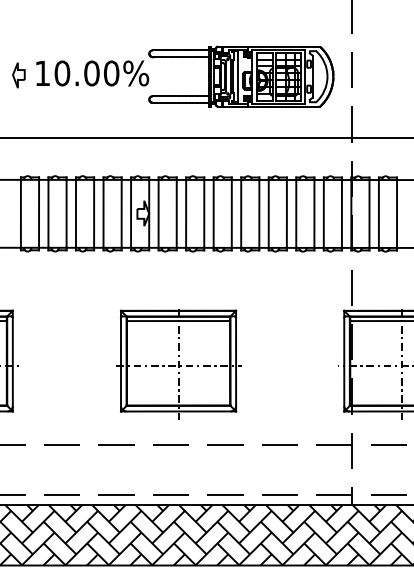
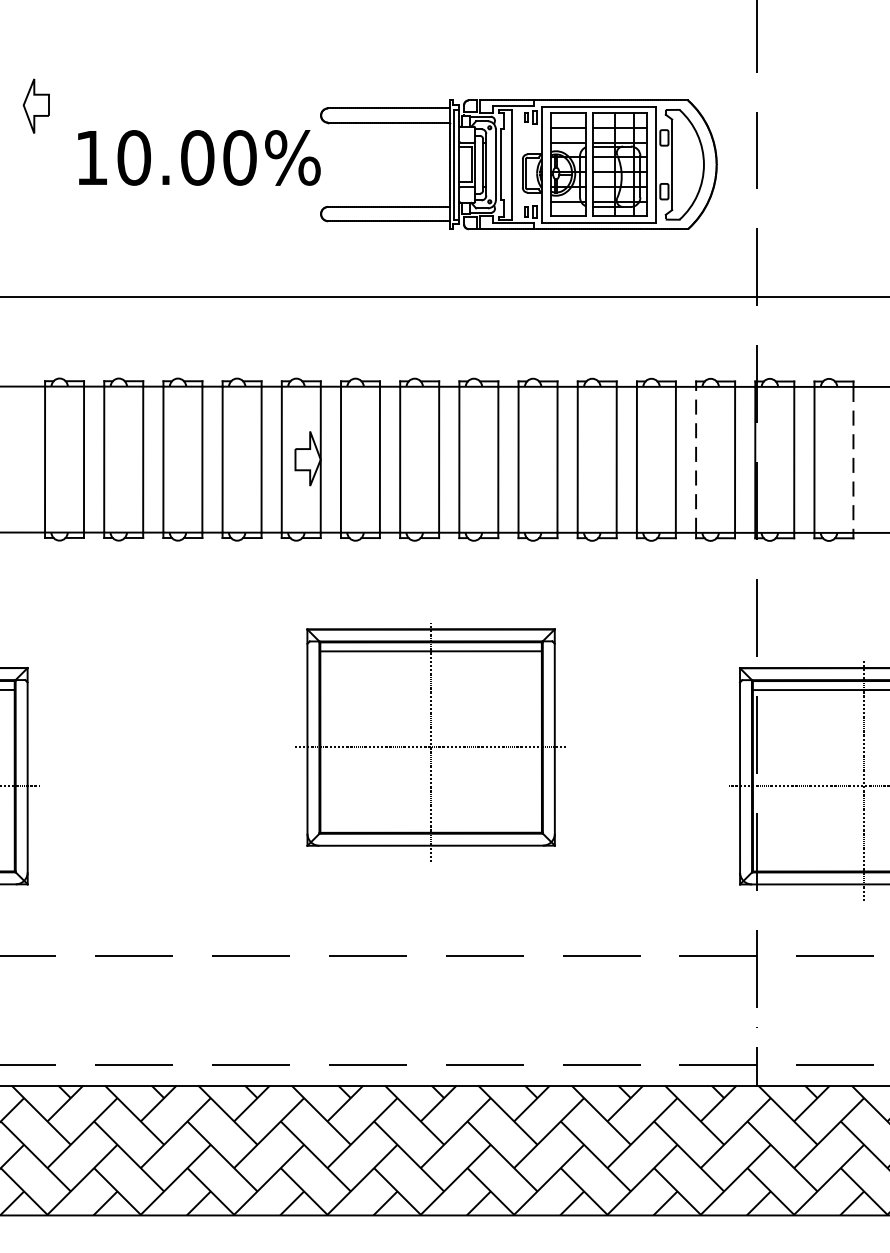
part: (18, 75) -> (35, 106), moved
line: (323, 213) -> (695, 458), solid -> dashed
line: (397, 214) -> (854, 460), solid -> dashed
part: (178, 364) -> (431, 744), moved

